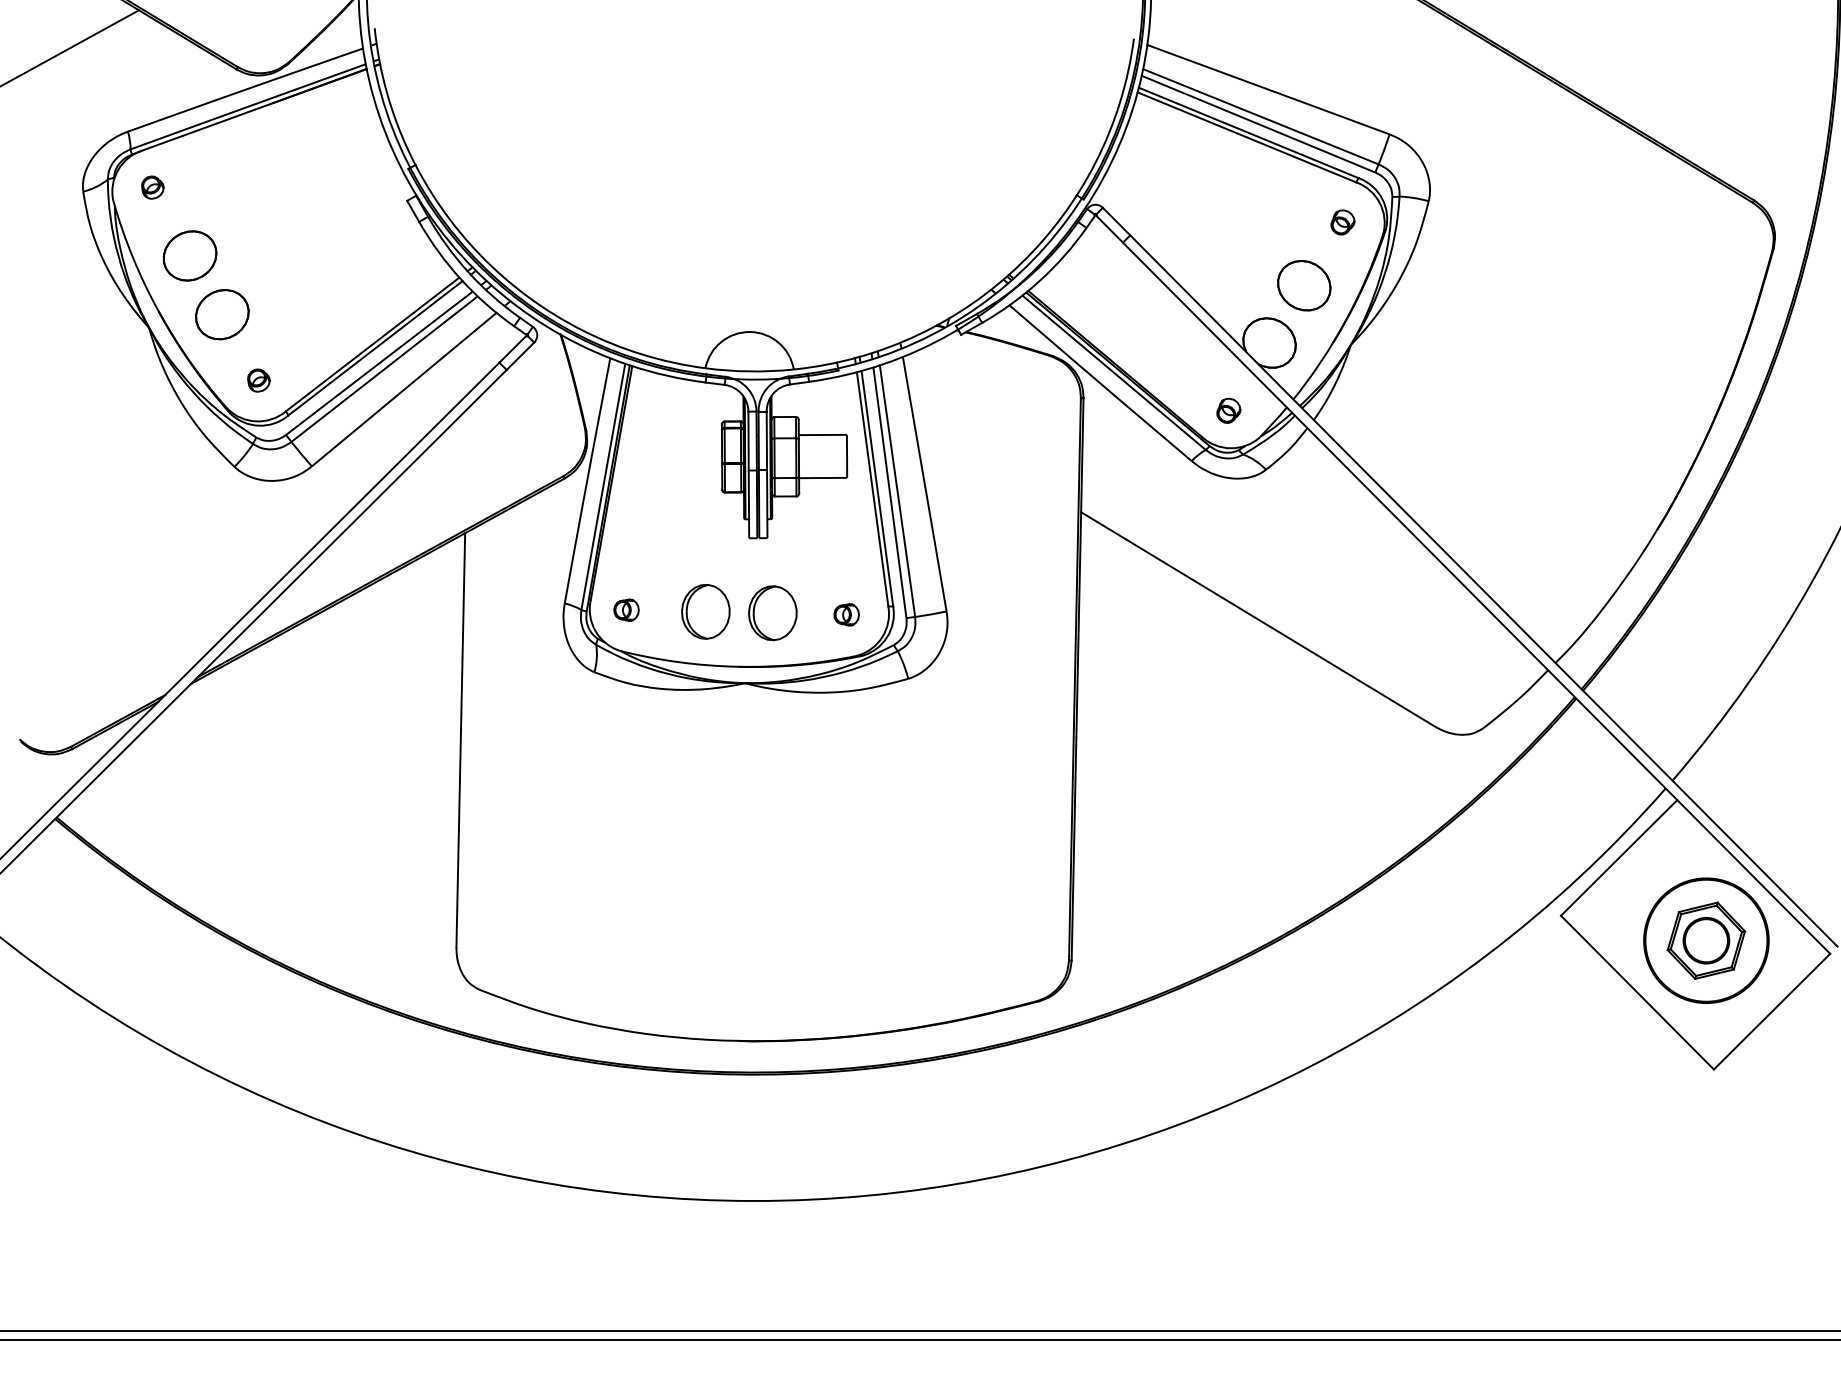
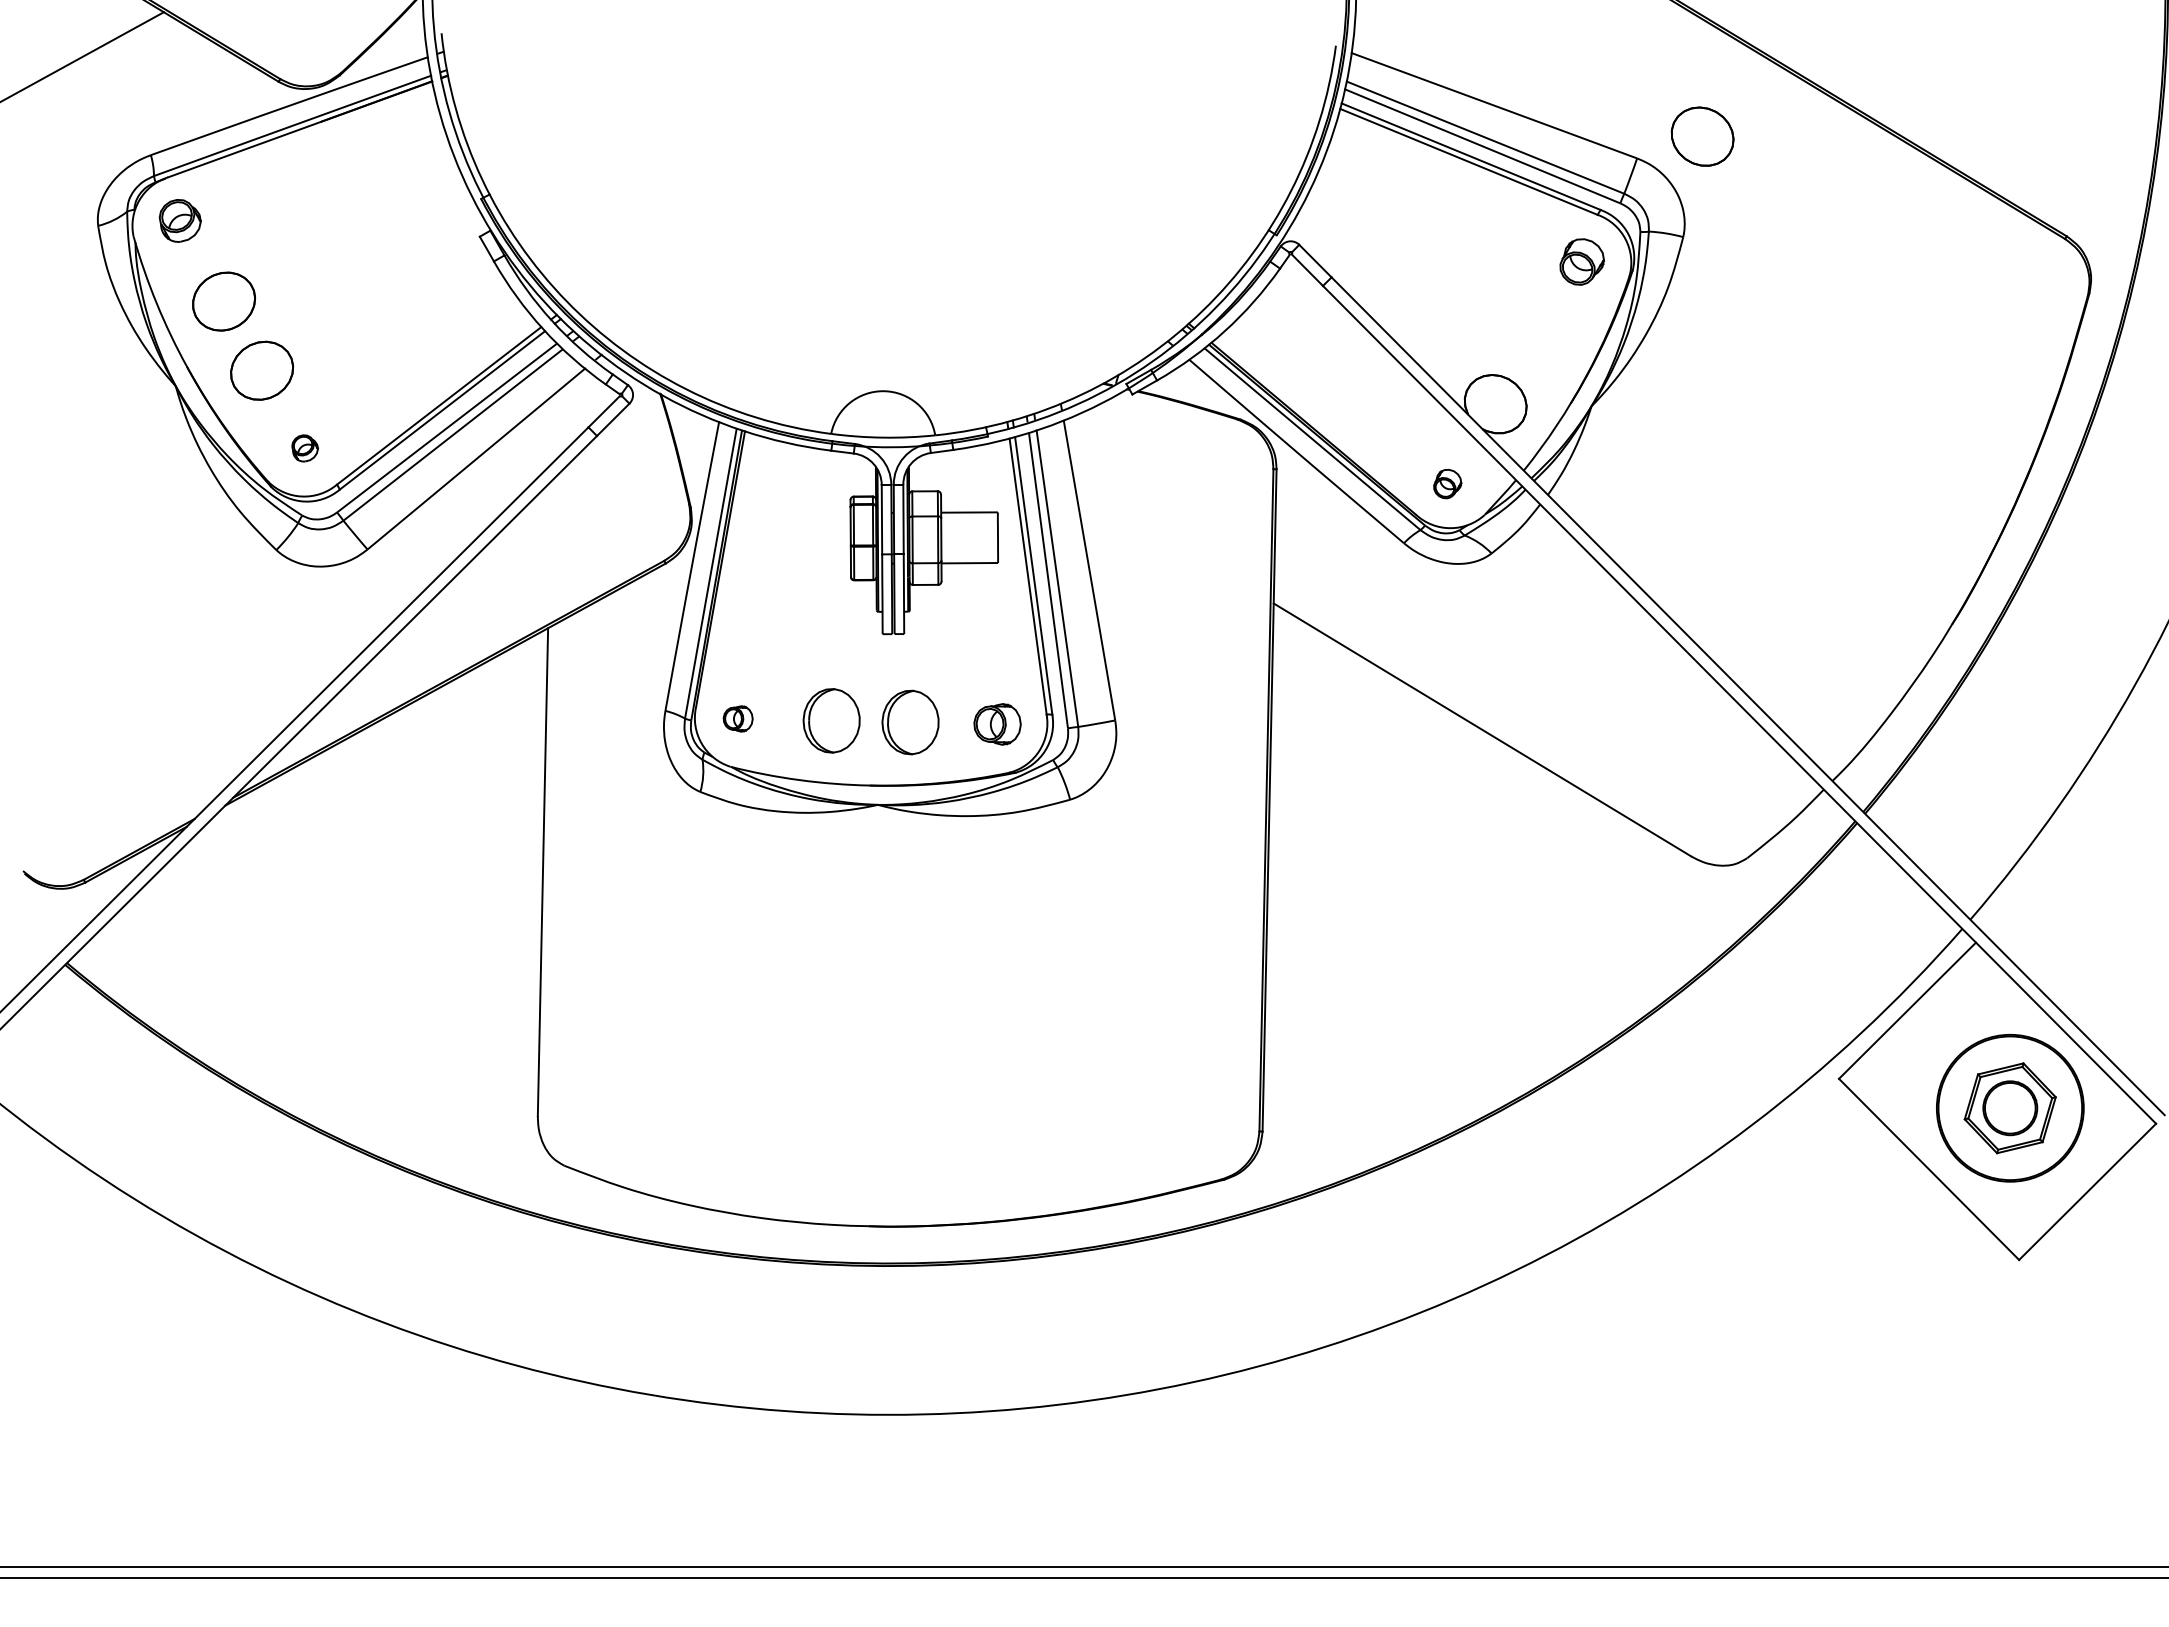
part: (152, 187) -> (179, 221), size x1.6
part: (1342, 222) -> (1581, 262), size x1.6
part: (1304, 285) -> (1702, 136), moved
part: (846, 614) -> (997, 724), size x1.6

